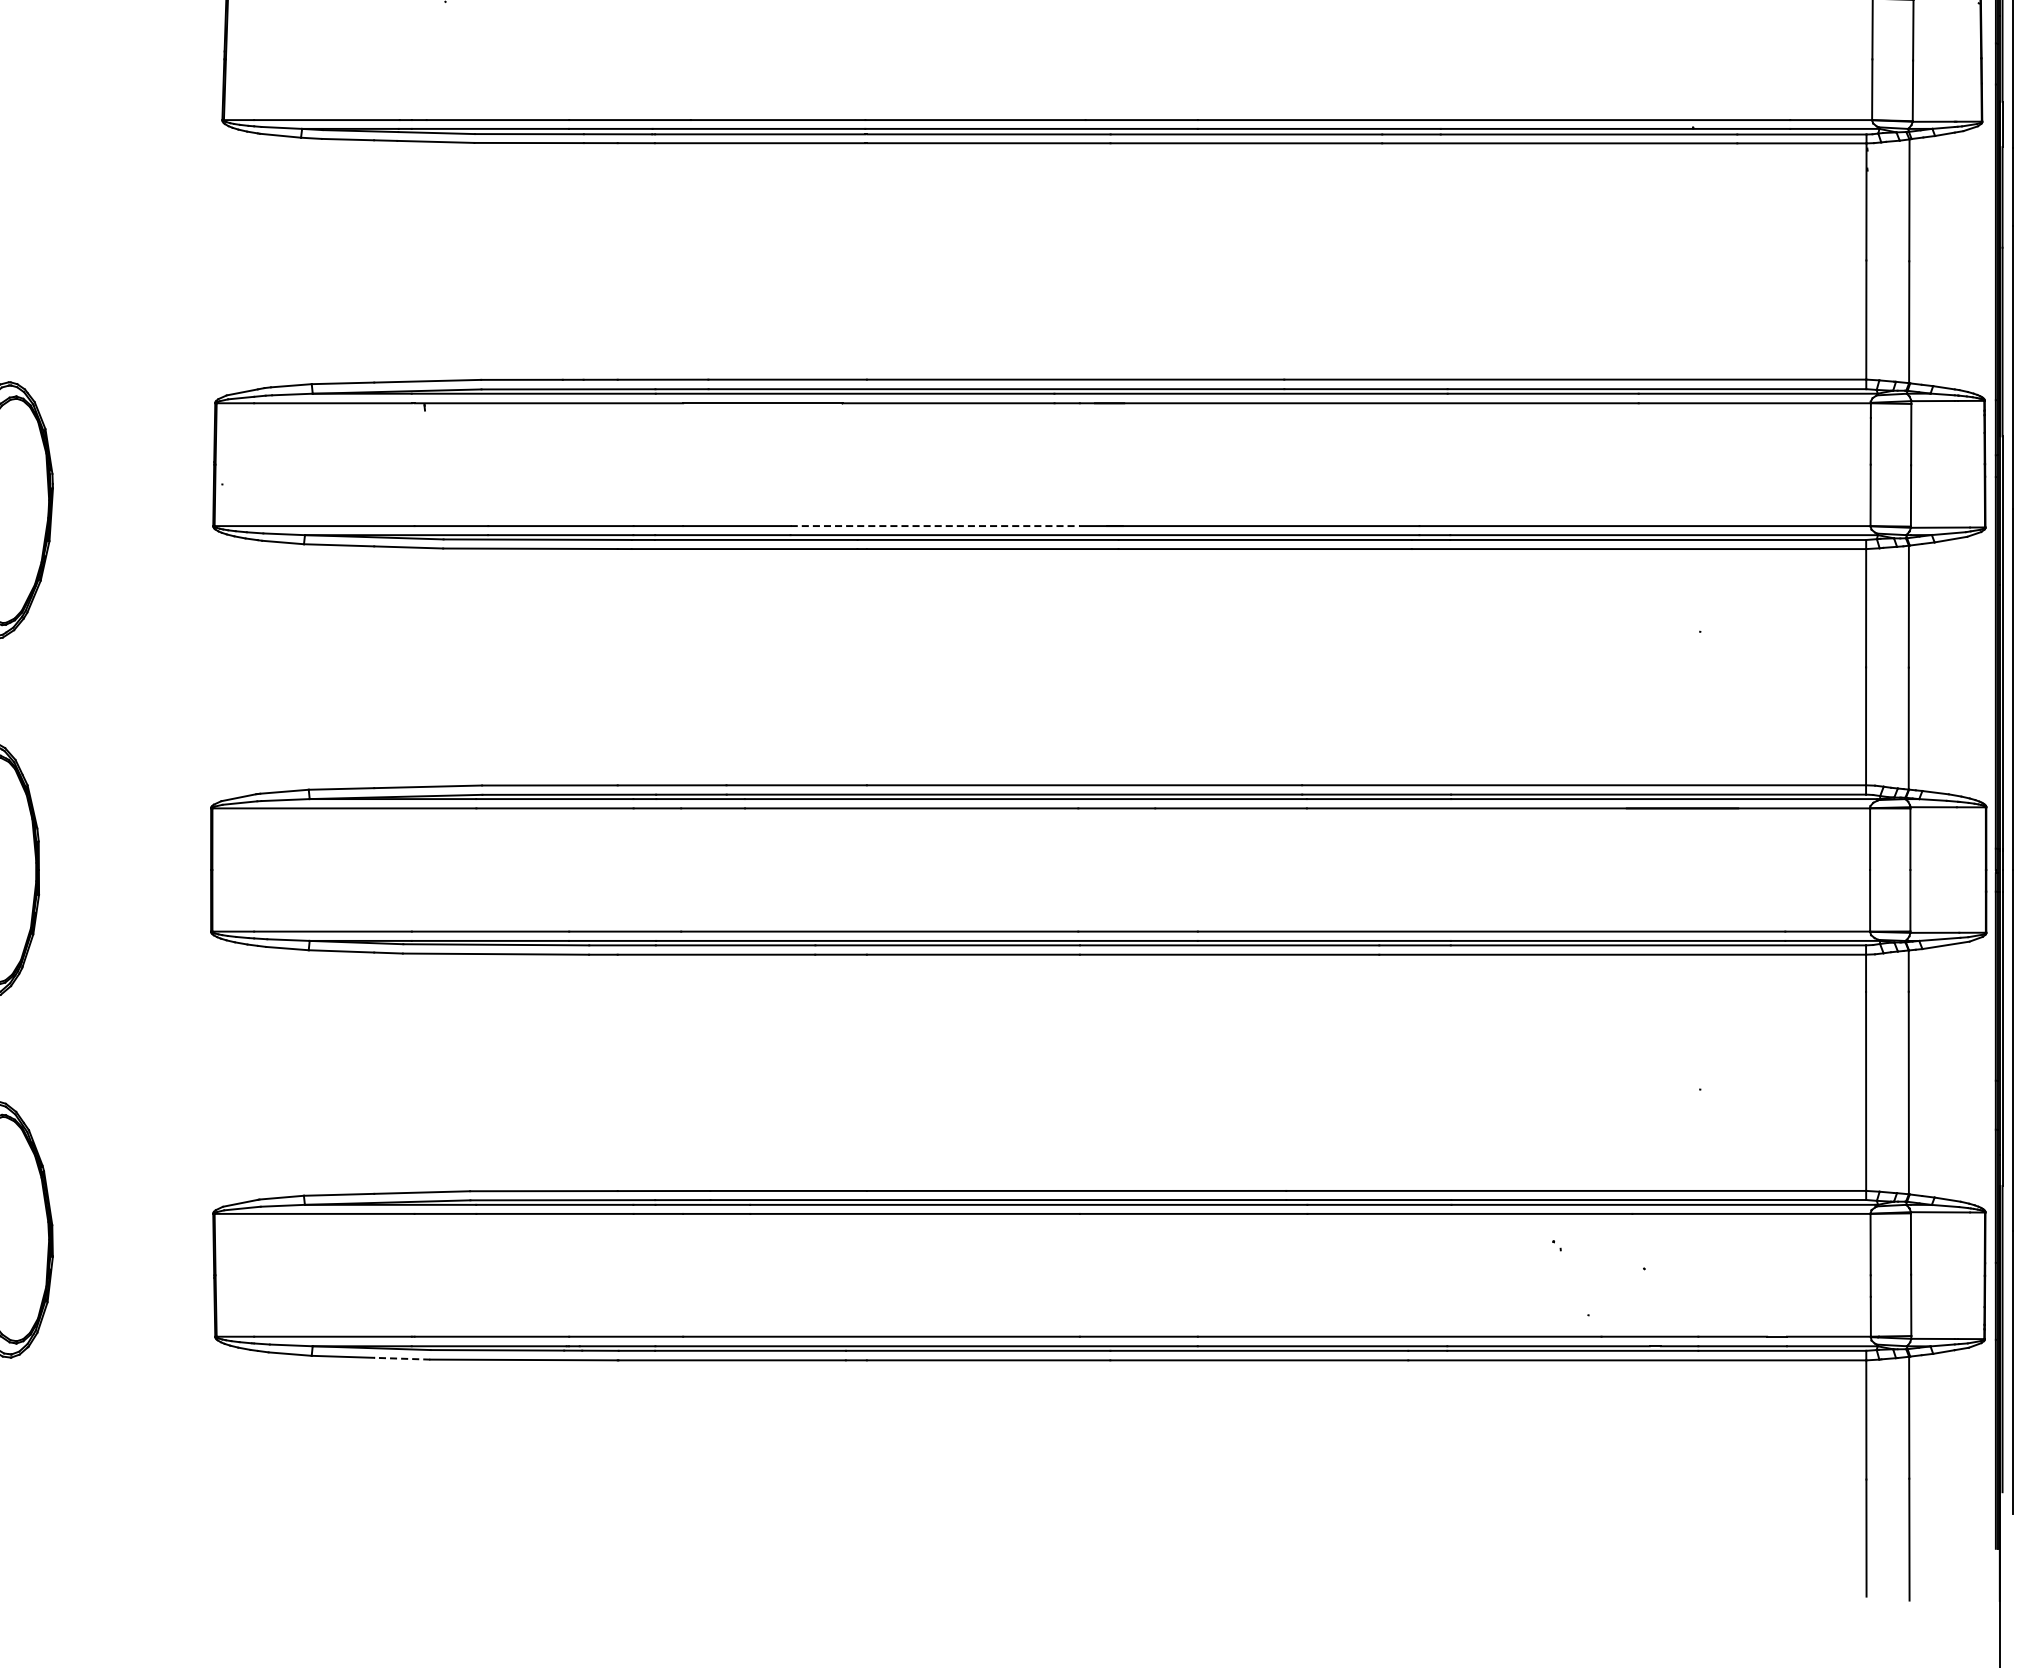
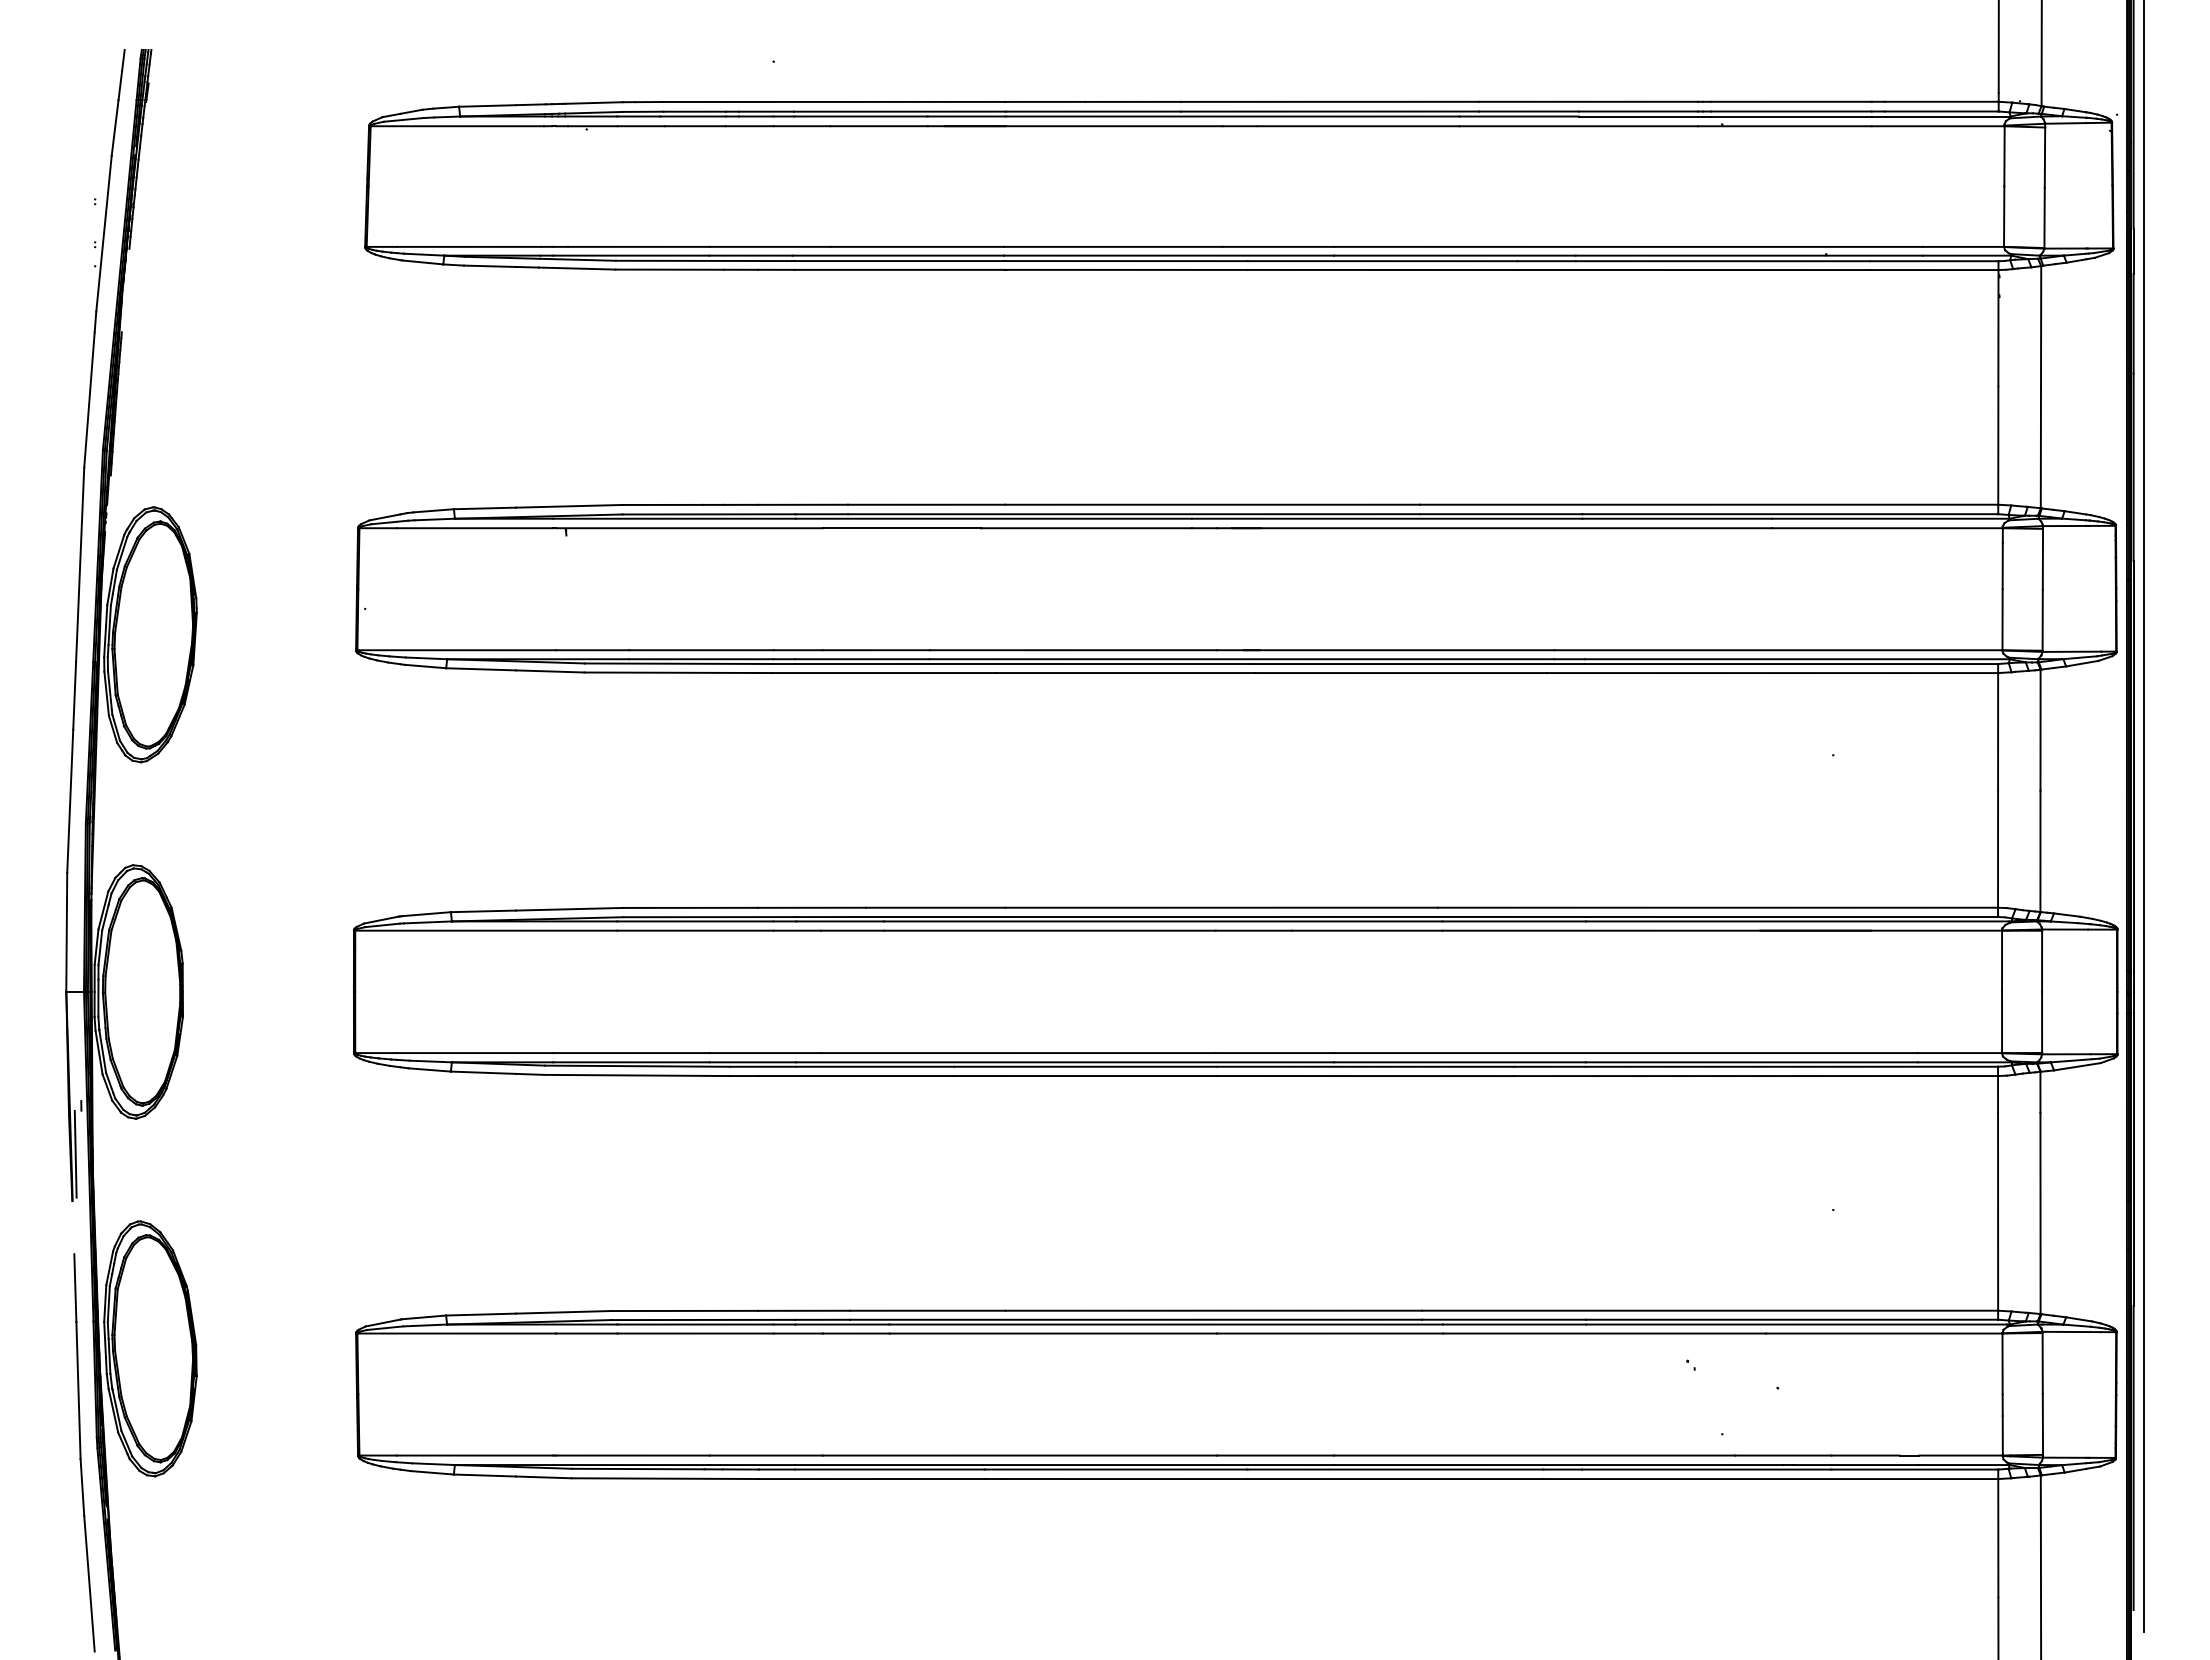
line: (935, 526) -> (1073, 650), dashed -> solid
line: (401, 1358) -> (543, 1477), dashed -> solid

